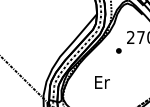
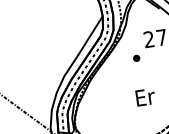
text: (102, 82) -> (145, 97), moved

